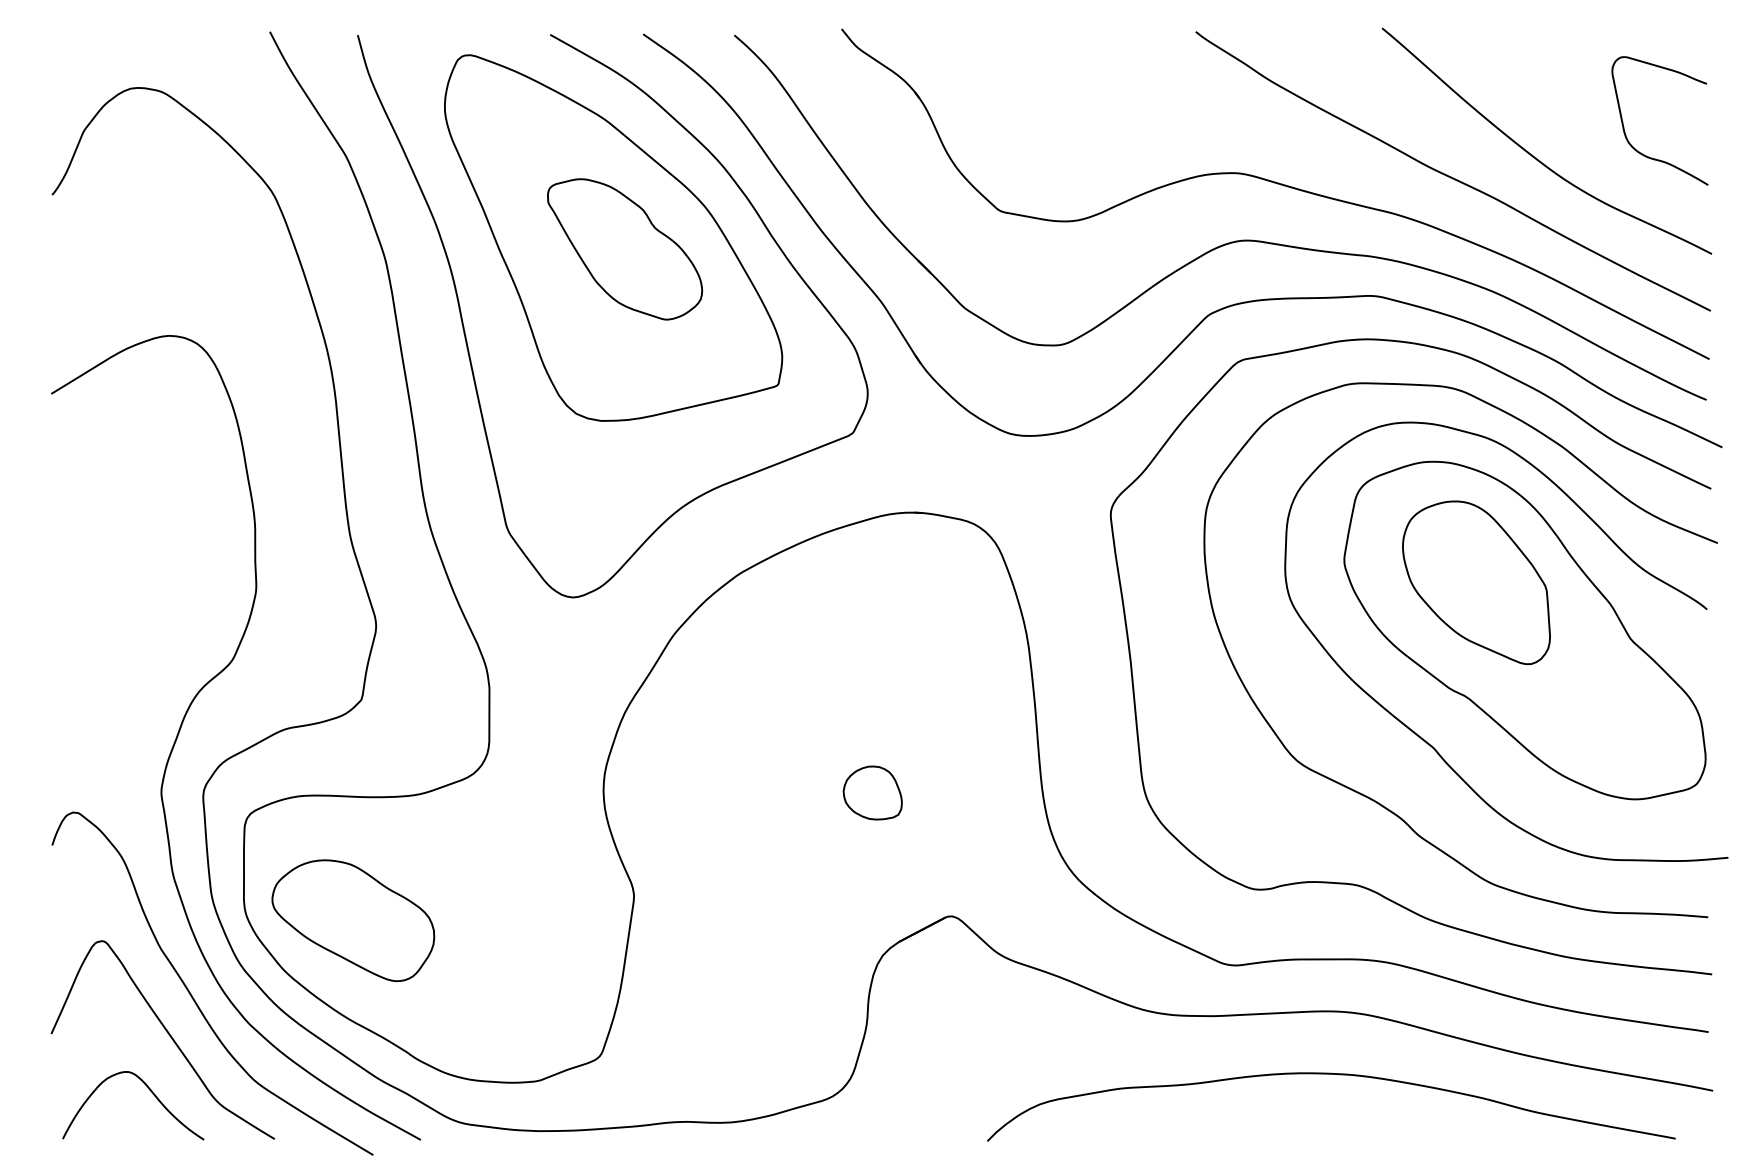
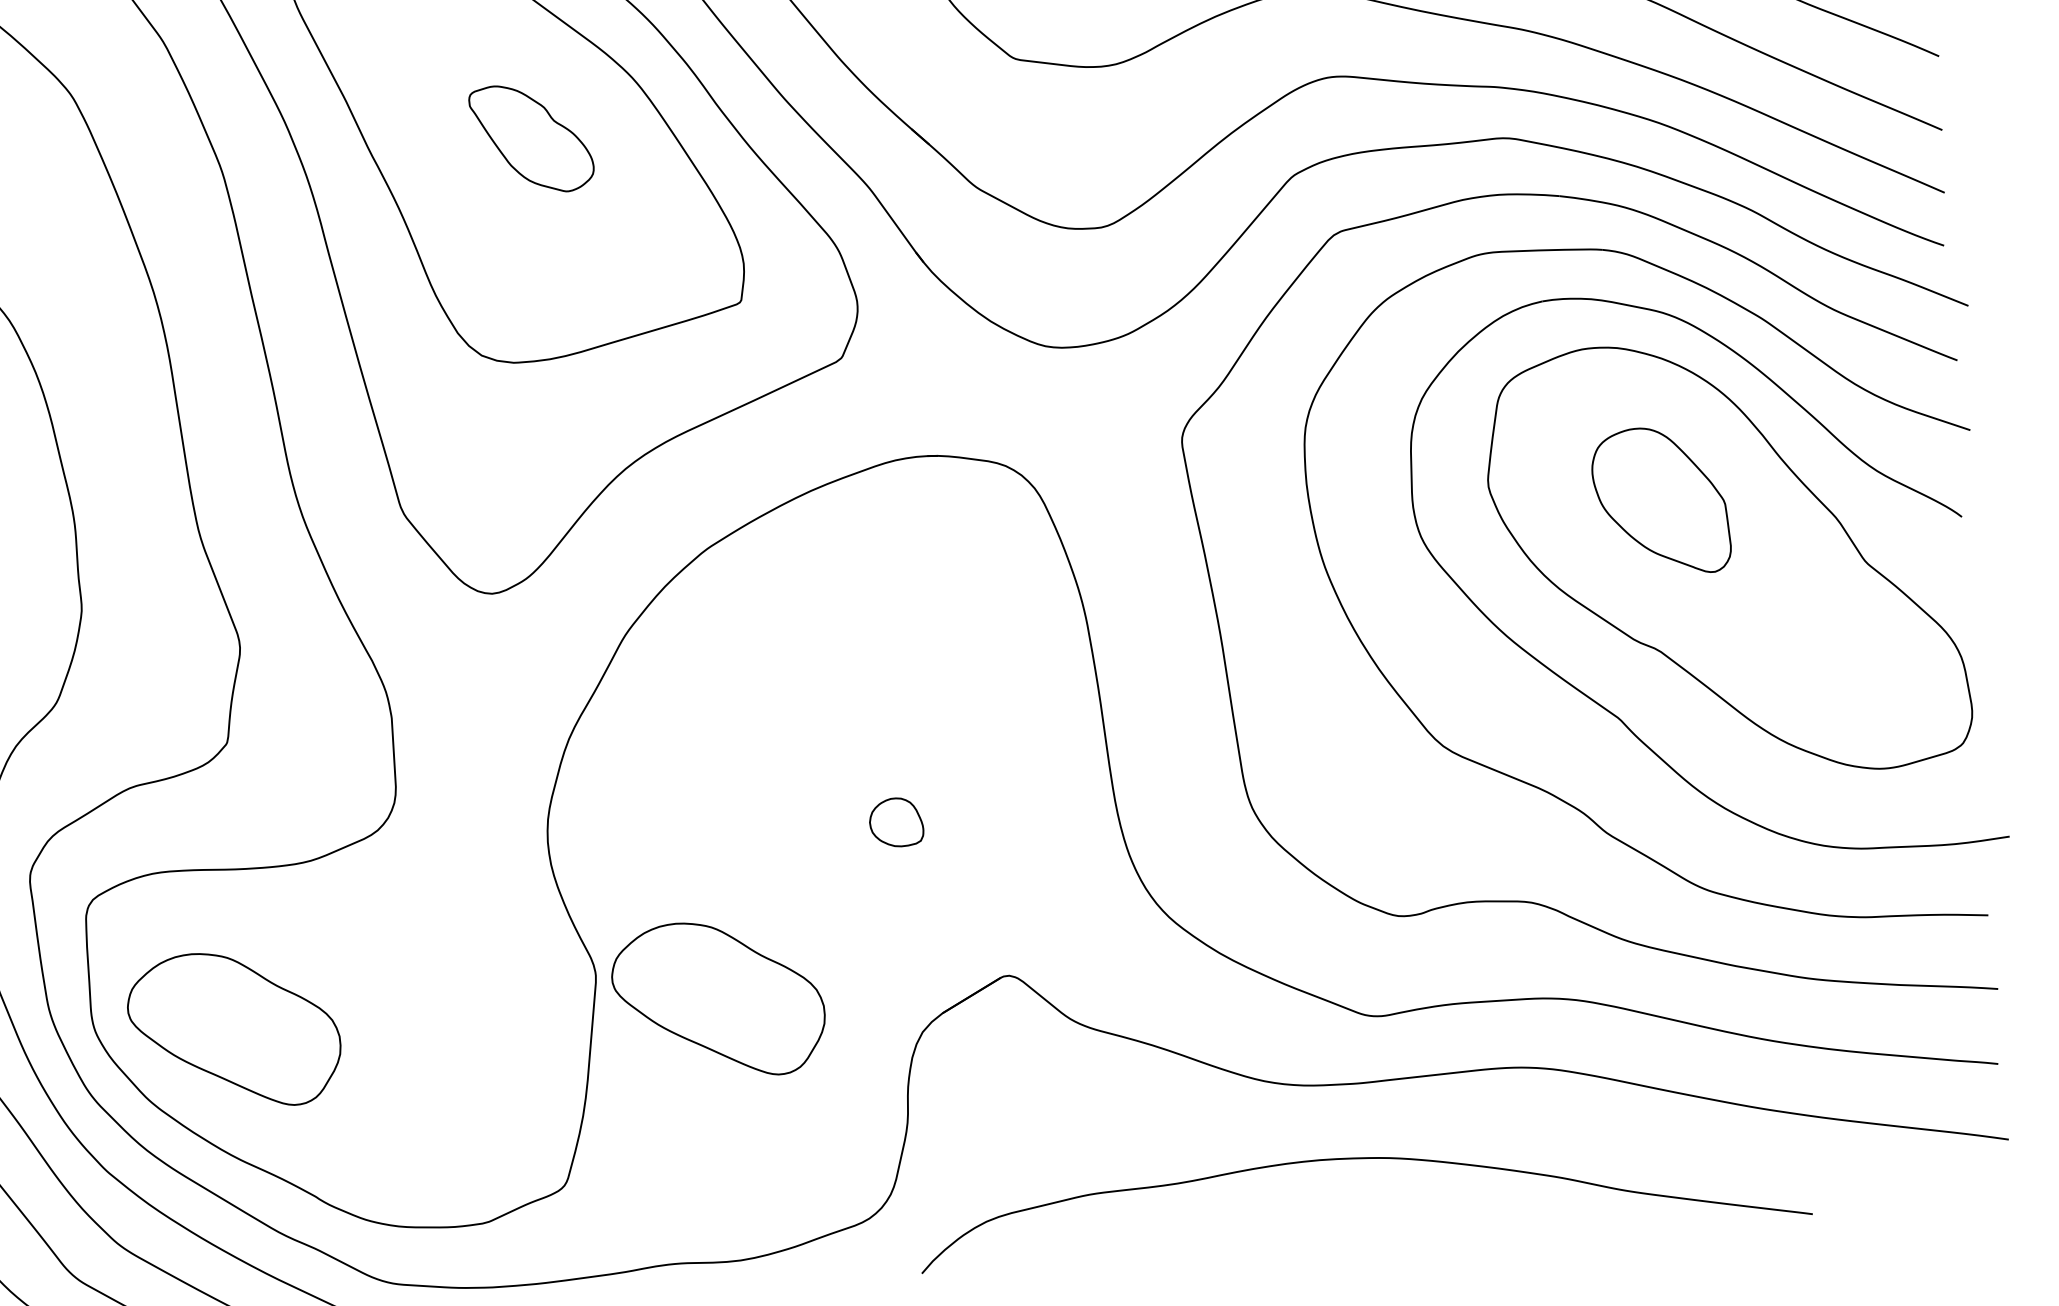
part: (625, 249) -> (532, 138), size x0.6
part: (1476, 582) -> (1661, 500), size x0.7
part: (872, 792) -> (896, 821), size x0.7
part: (727, 920) -> (718, 999), added
curve: (1331, 1074) -> (1361, 1159), moved

